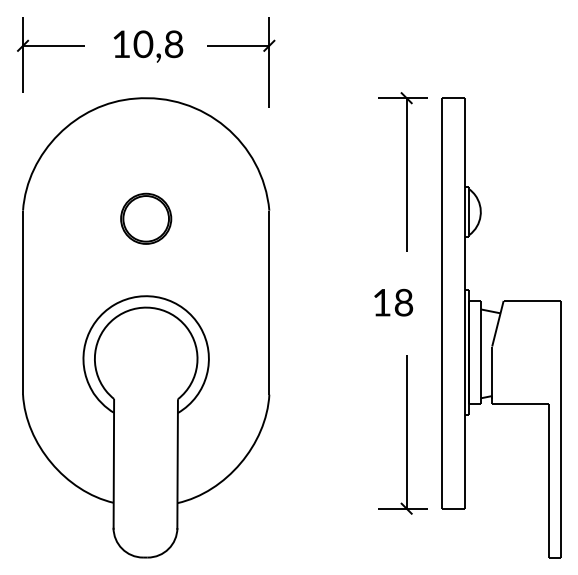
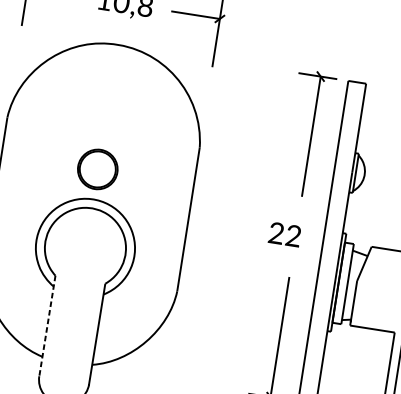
part: (146, 218) -> (98, 169), moved
text: (392, 302) -> (284, 234), 18 -> 22
line: (113, 464) -> (47, 326), solid -> dashed

